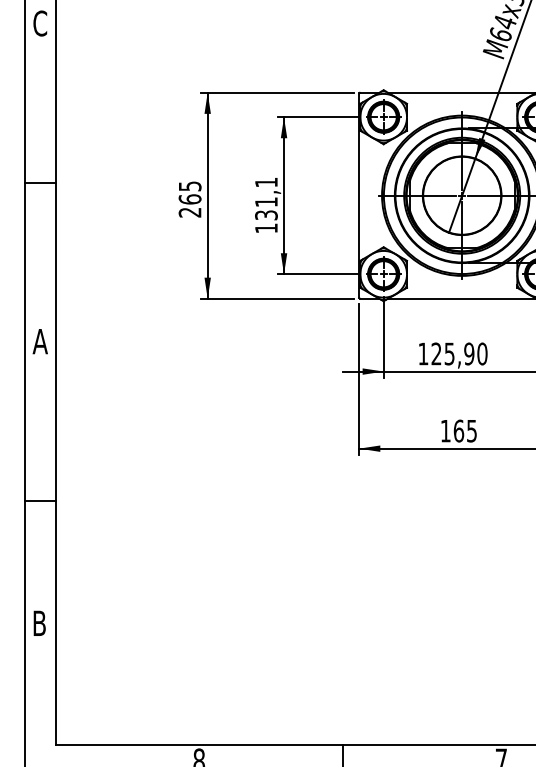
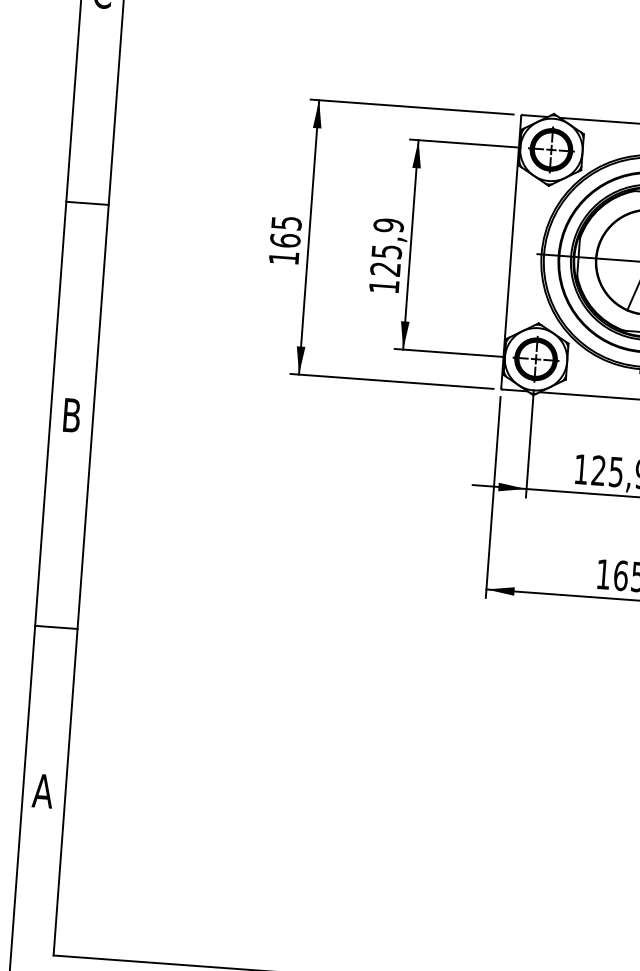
text: (266, 198) -> (387, 246), 131,1 -> 125,9
text: (189, 212) -> (283, 257), 265 -> 165
text: (39, 341) -> (70, 415), A -> B
text: (39, 622) -> (43, 789), B -> A

